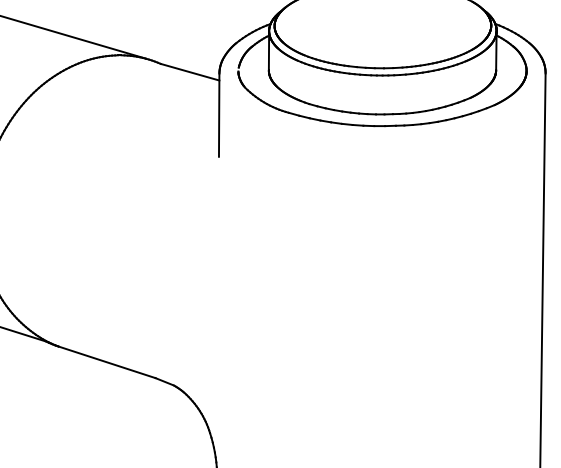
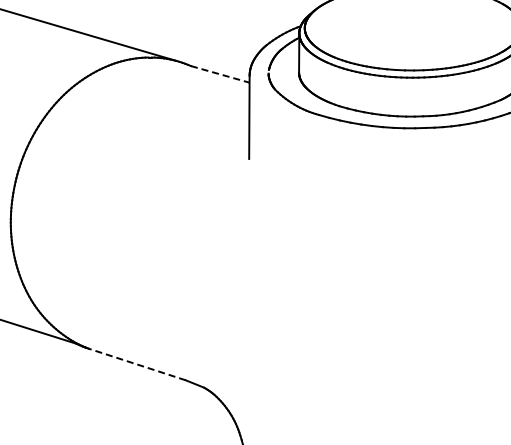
line: (190, 72) -> (220, 74), solid -> dashed
line: (106, 362) -> (136, 364), solid -> dashed

